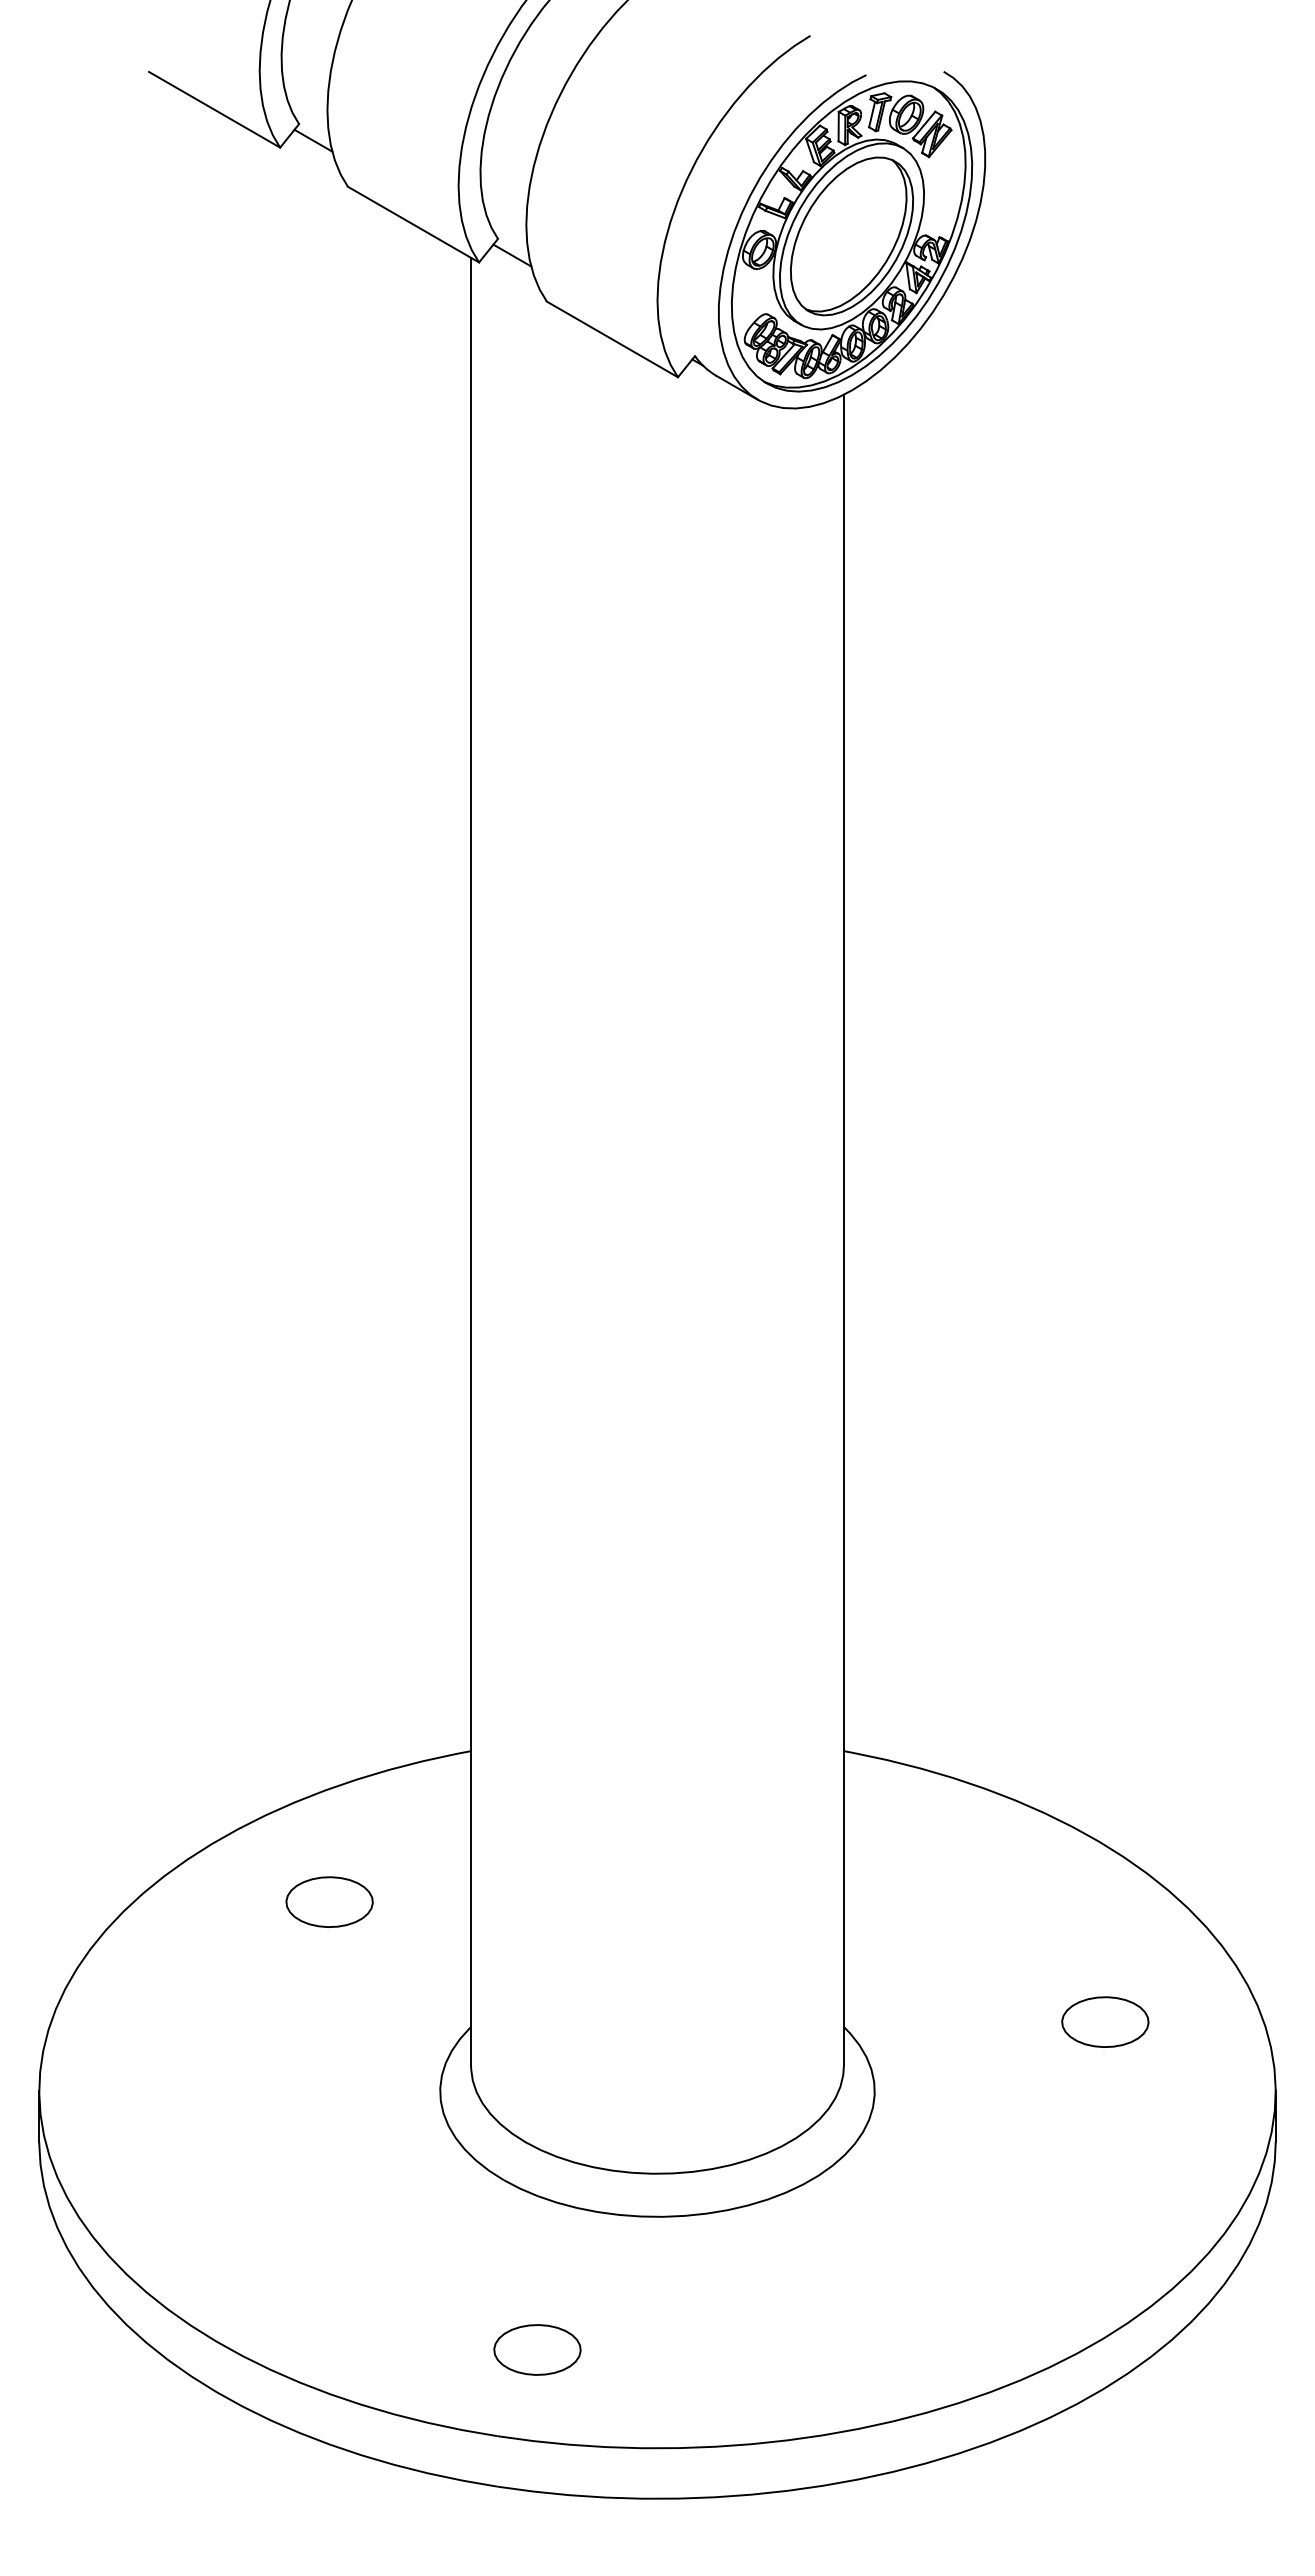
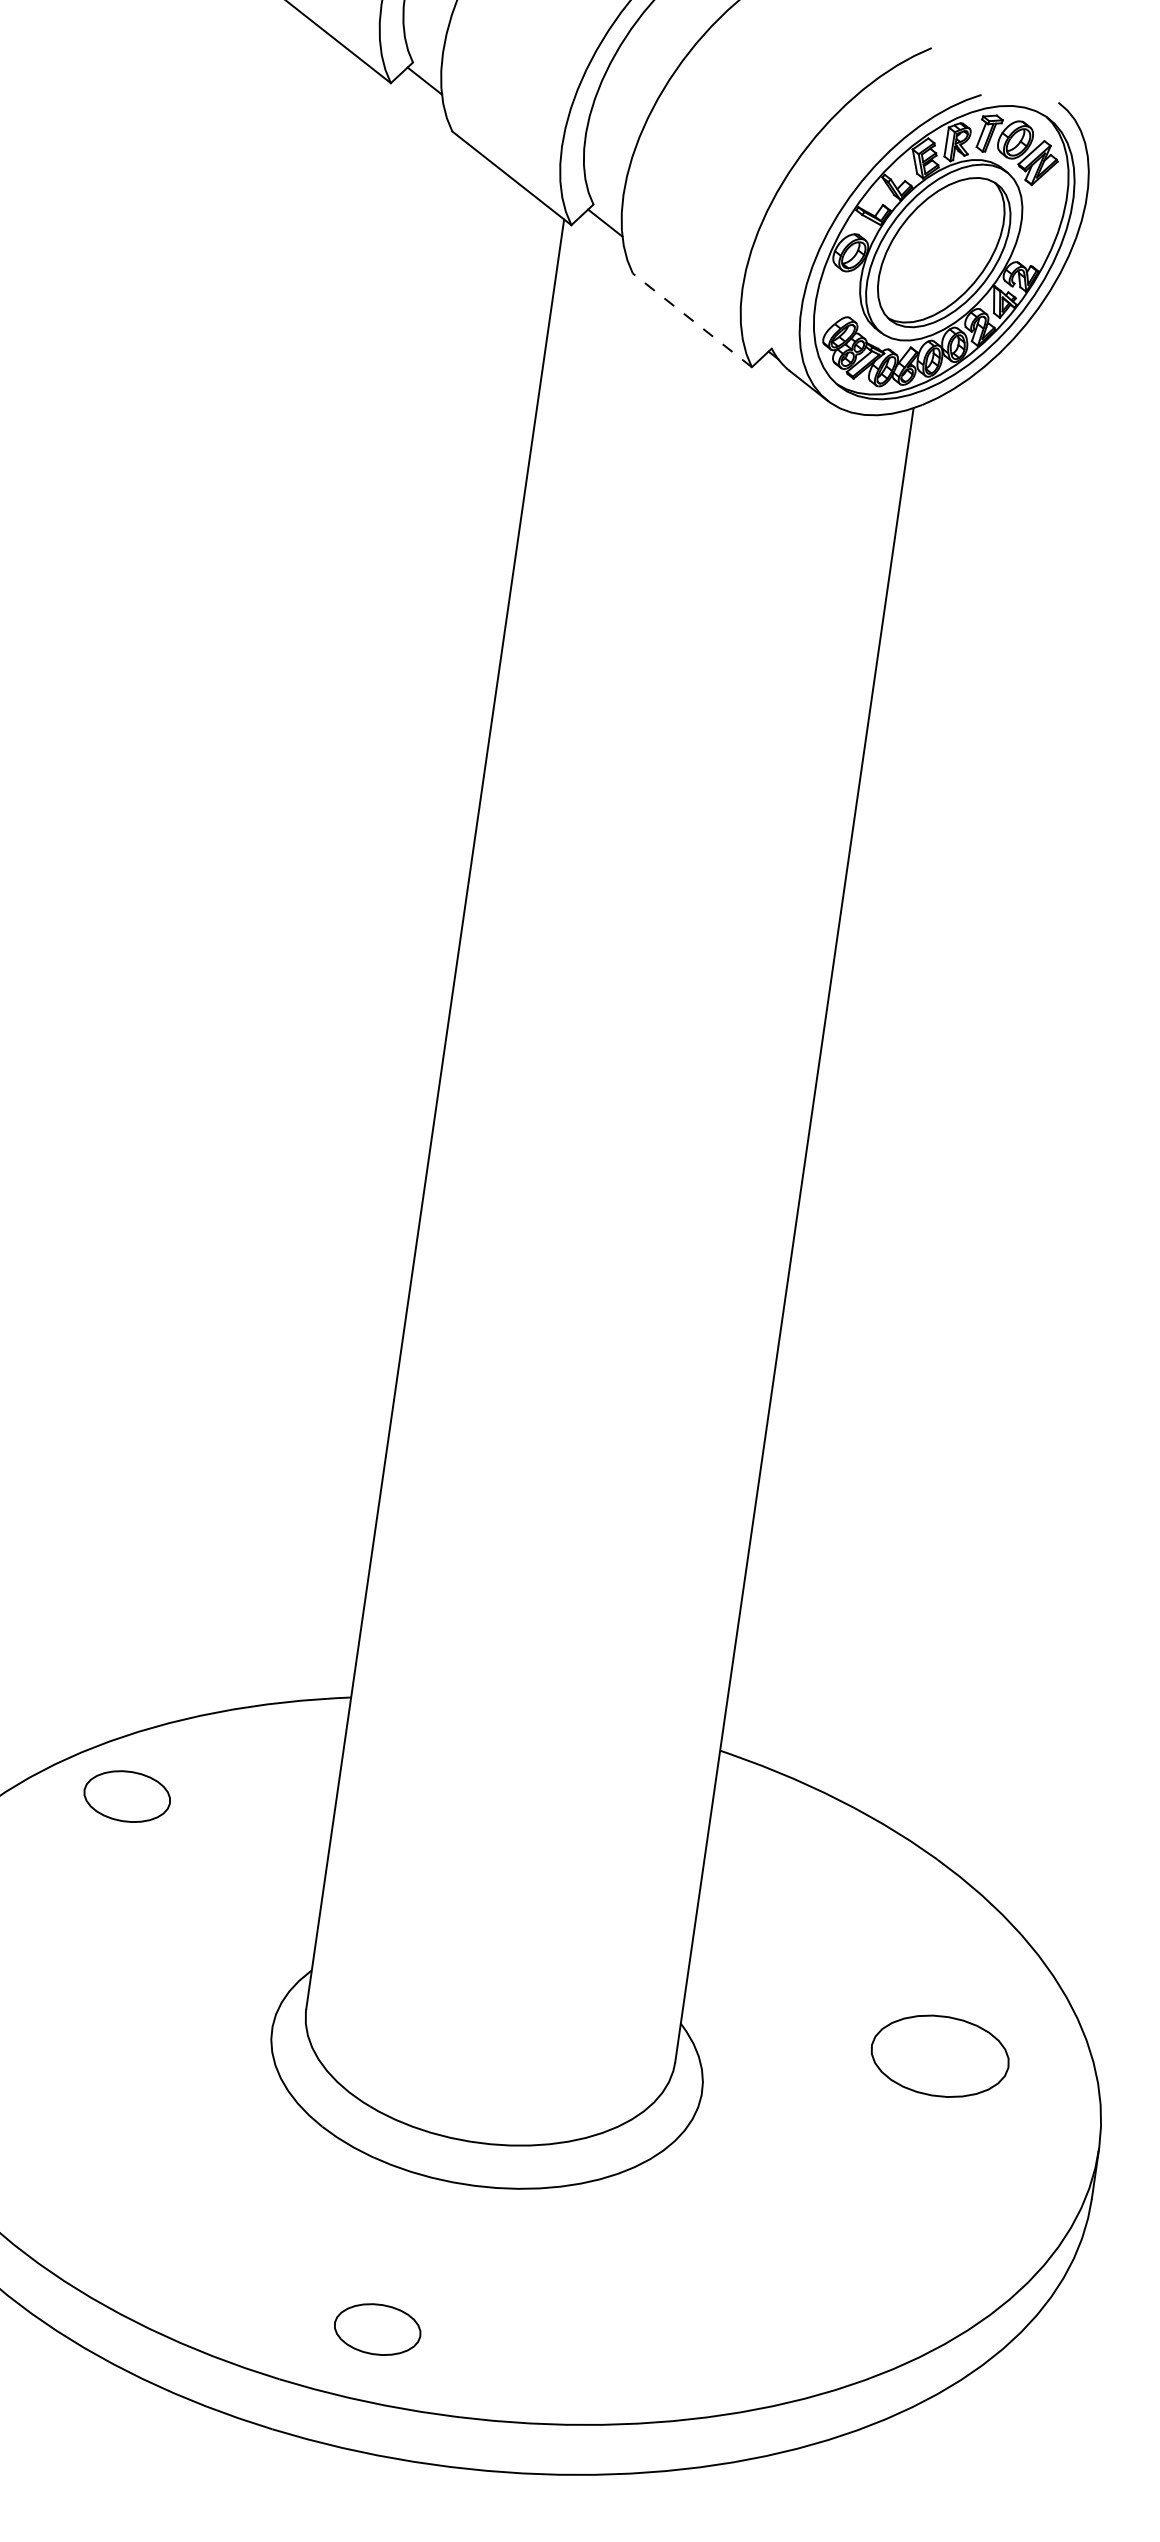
line: (612, 339) -> (692, 320), solid -> dashed
part: (329, 1901) -> (127, 1795), moved
part: (1105, 2021) -> (940, 2055), size x1.6
part: (537, 2349) -> (377, 2329), moved

